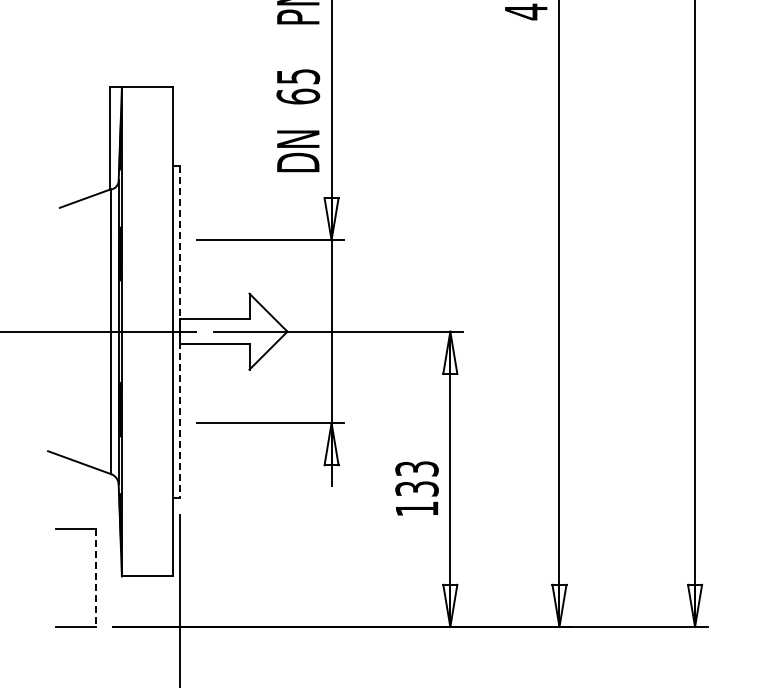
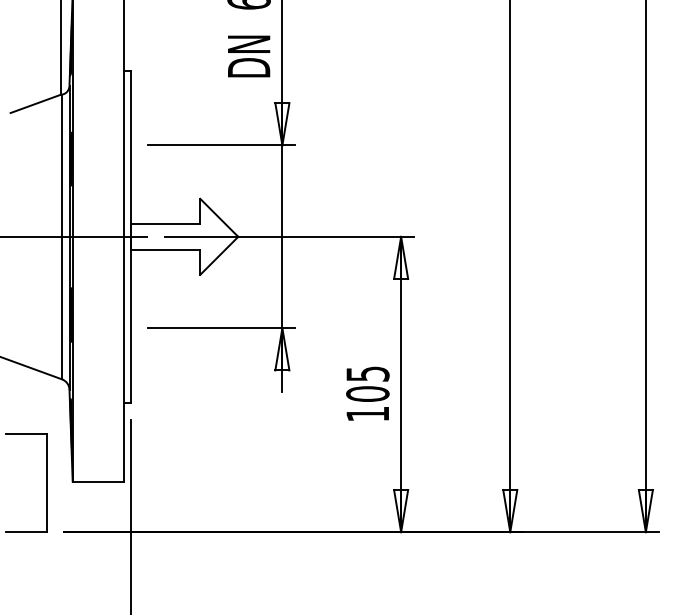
line: (180, 331) -> (131, 236), dashed -> solid
text: (416, 478) -> (367, 383), 133 -> 105
line: (95, 578) -> (46, 483), dashed -> solid

